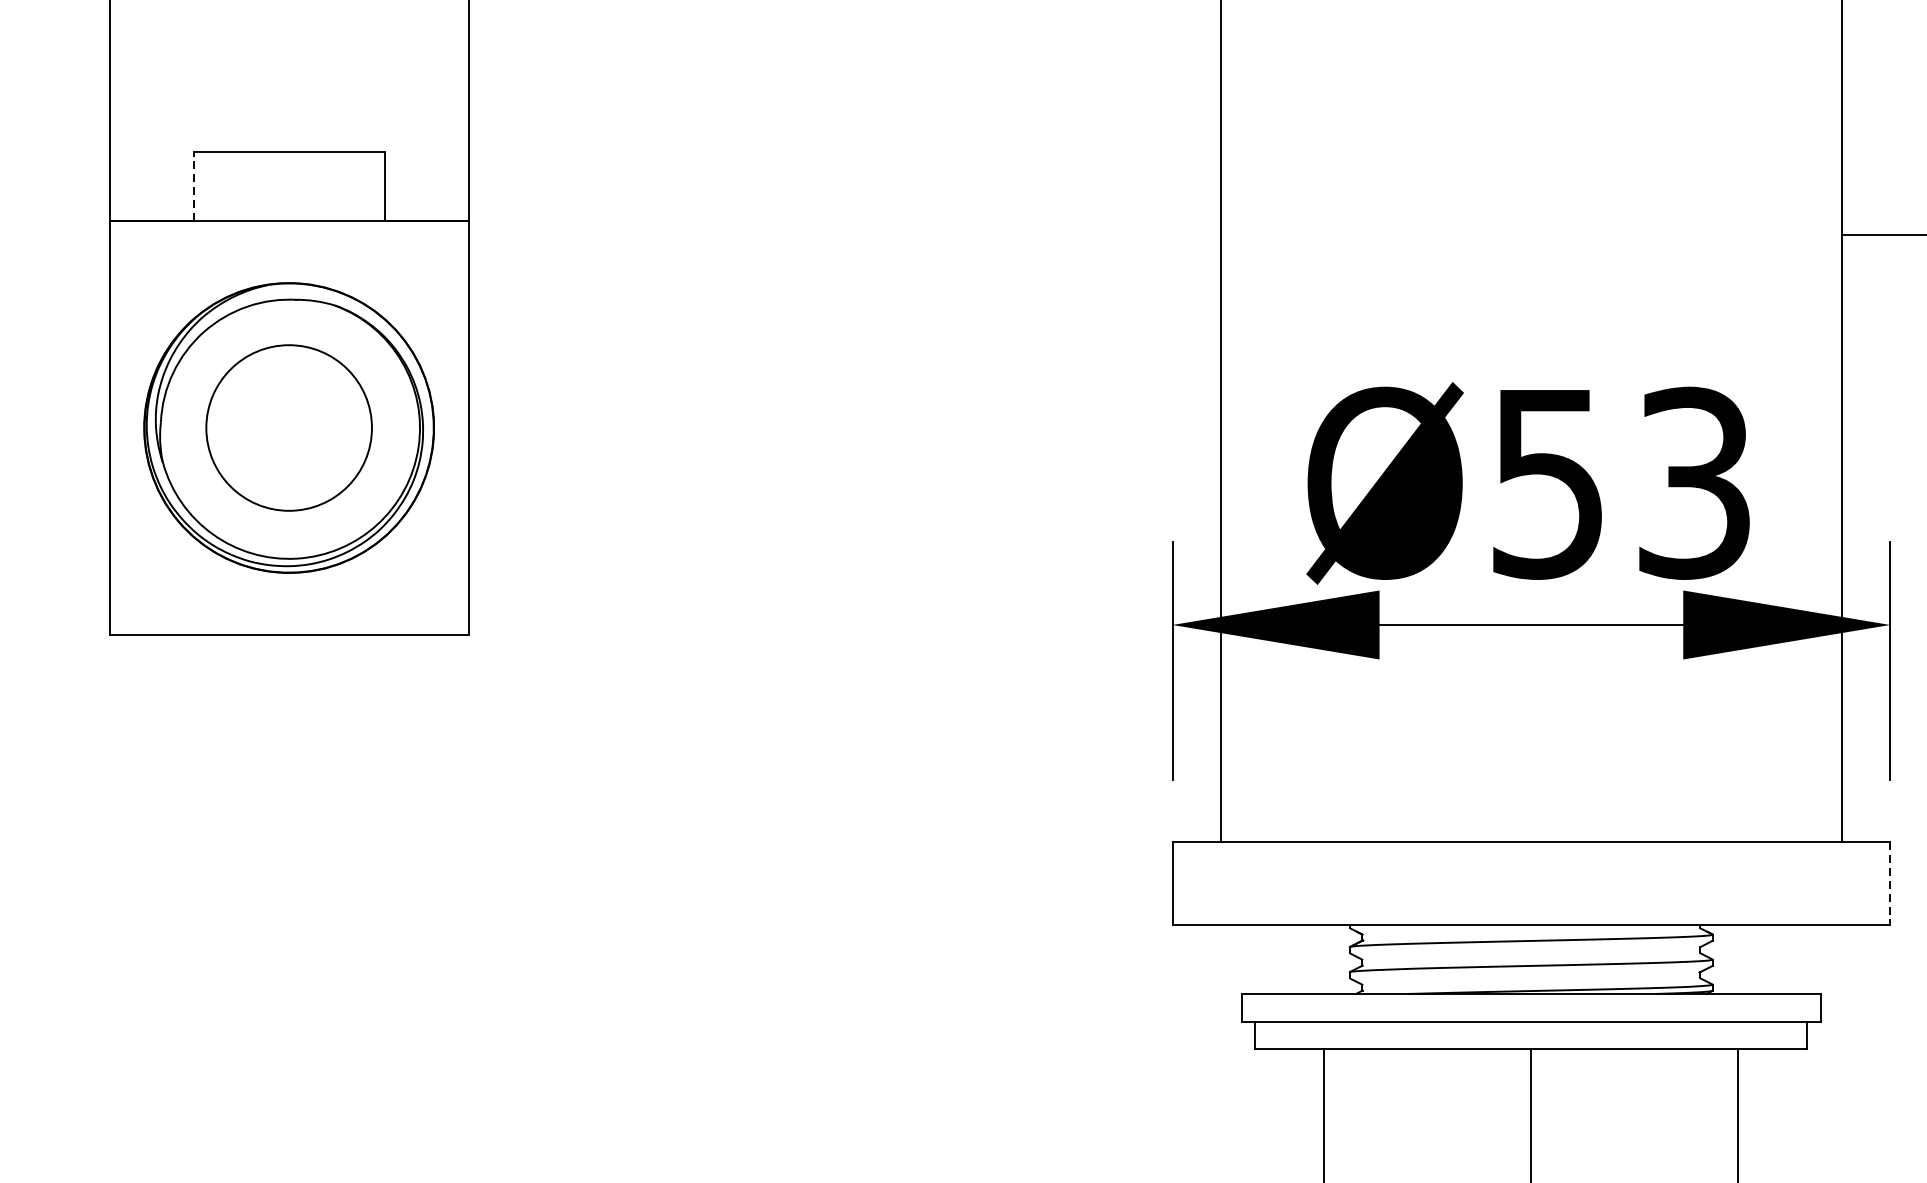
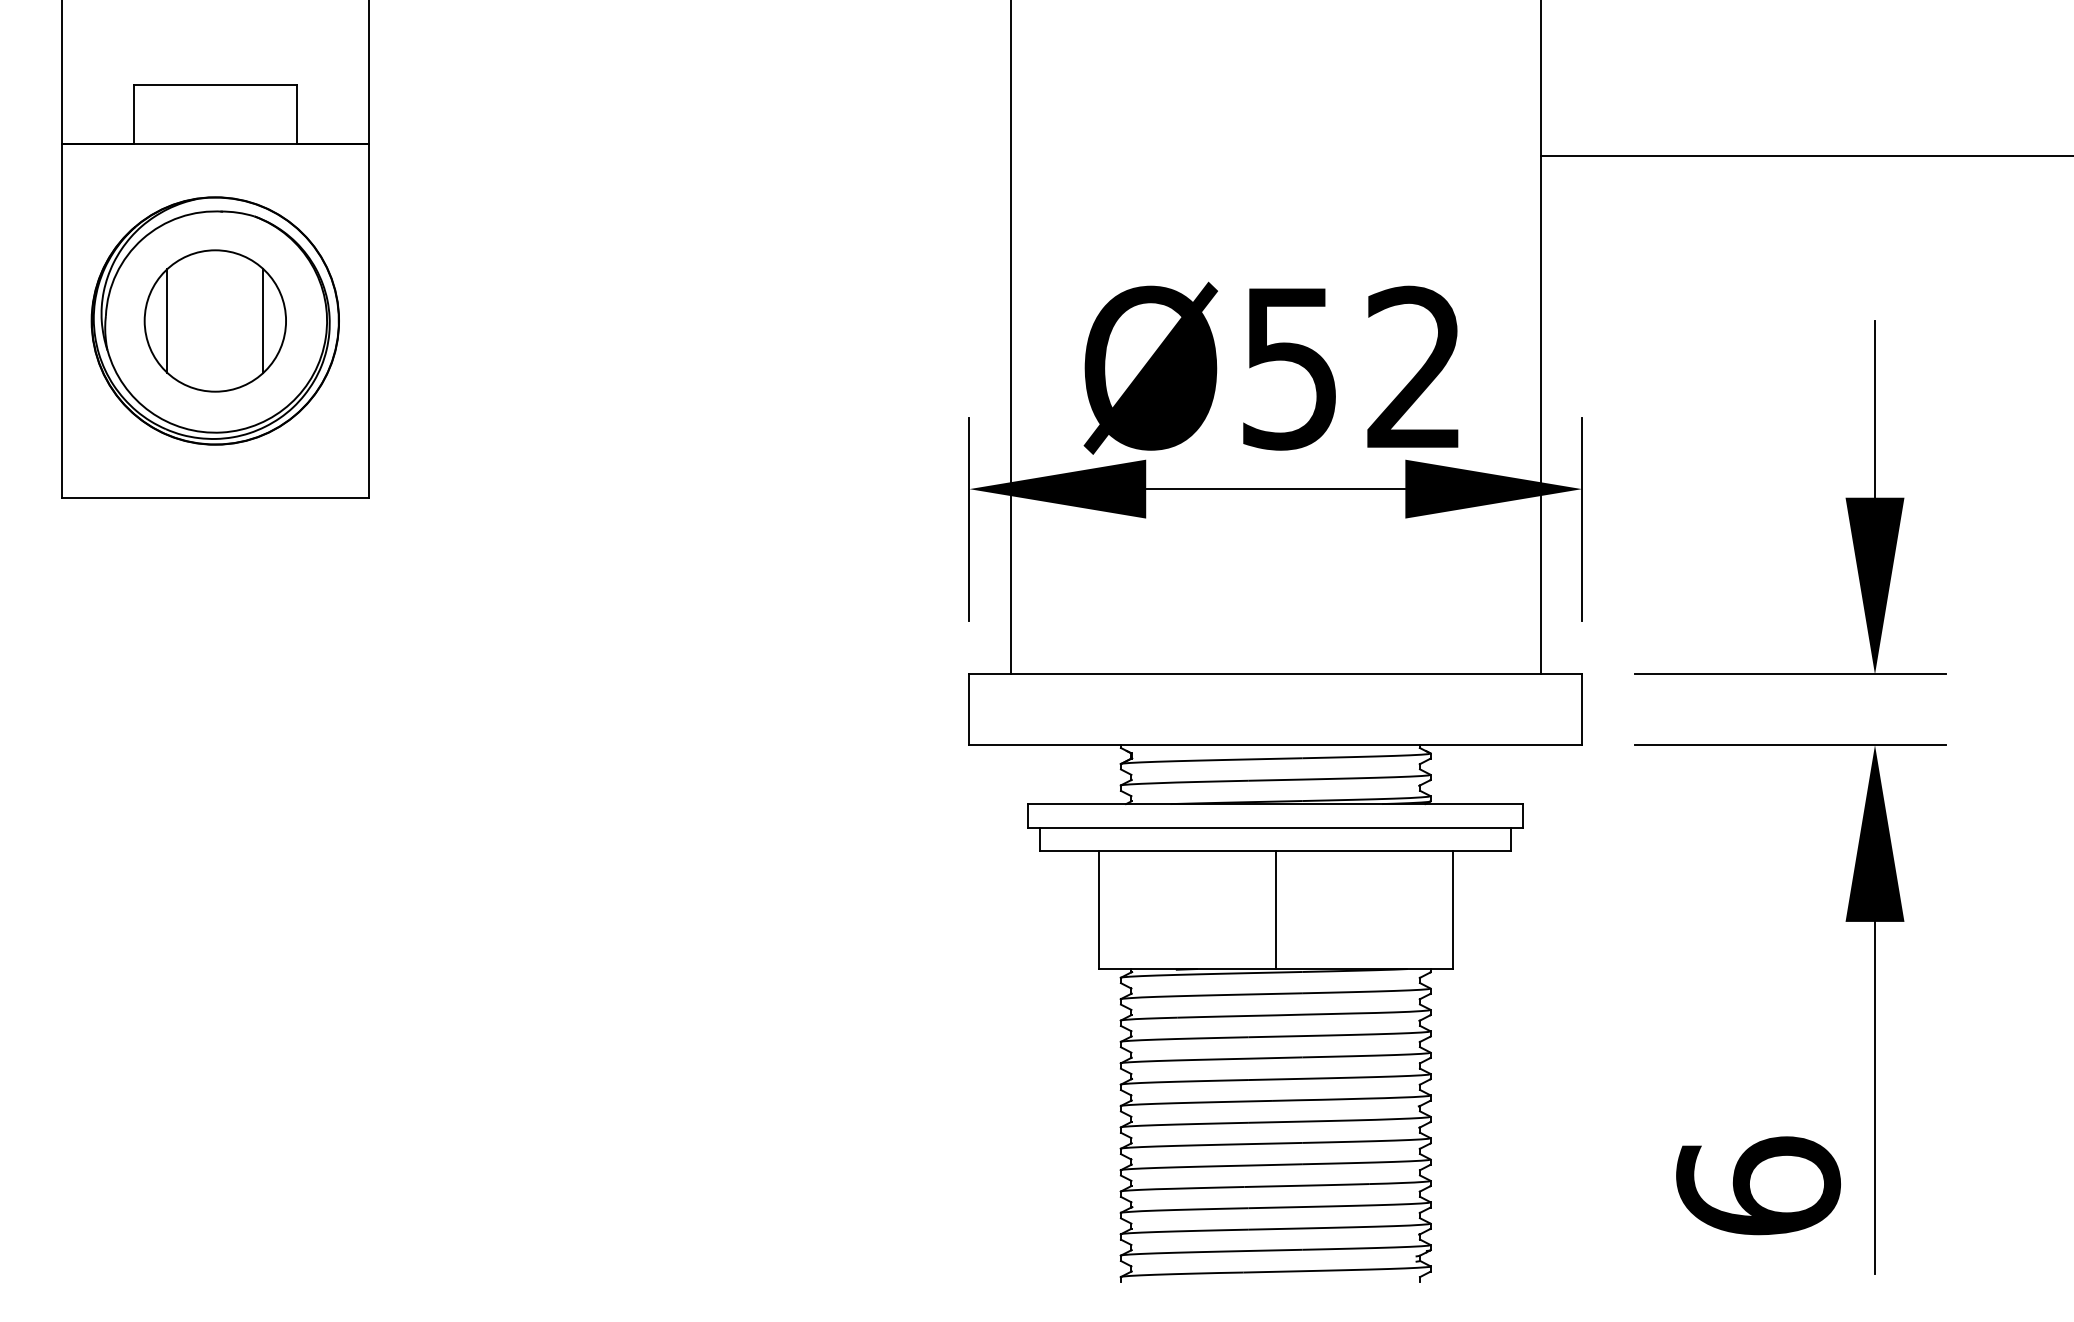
line: (193, 186) -> (133, 114), dashed -> solid
line: (233, 427) -> (167, 320), added
line: (345, 427) -> (263, 320), added
text: (1693, 482) -> (1414, 367), Ø53 -> Ø52
line: (1890, 884) -> (1582, 710), dashed -> solid

